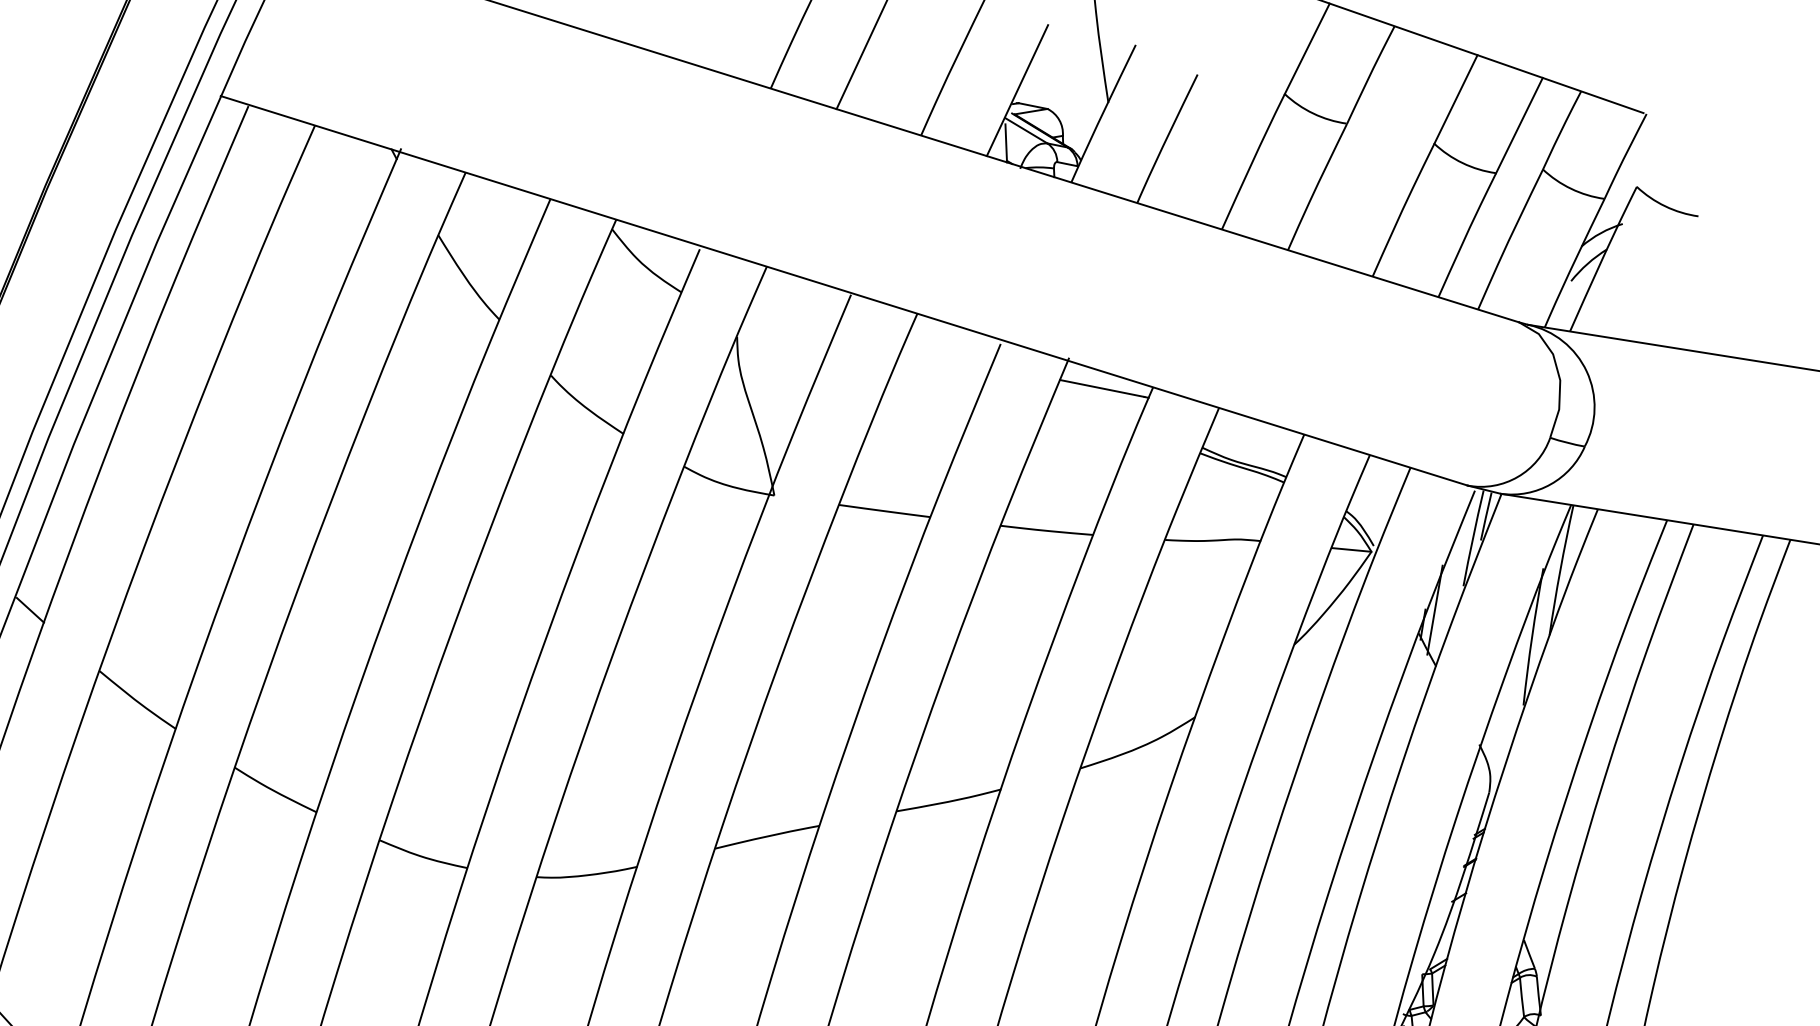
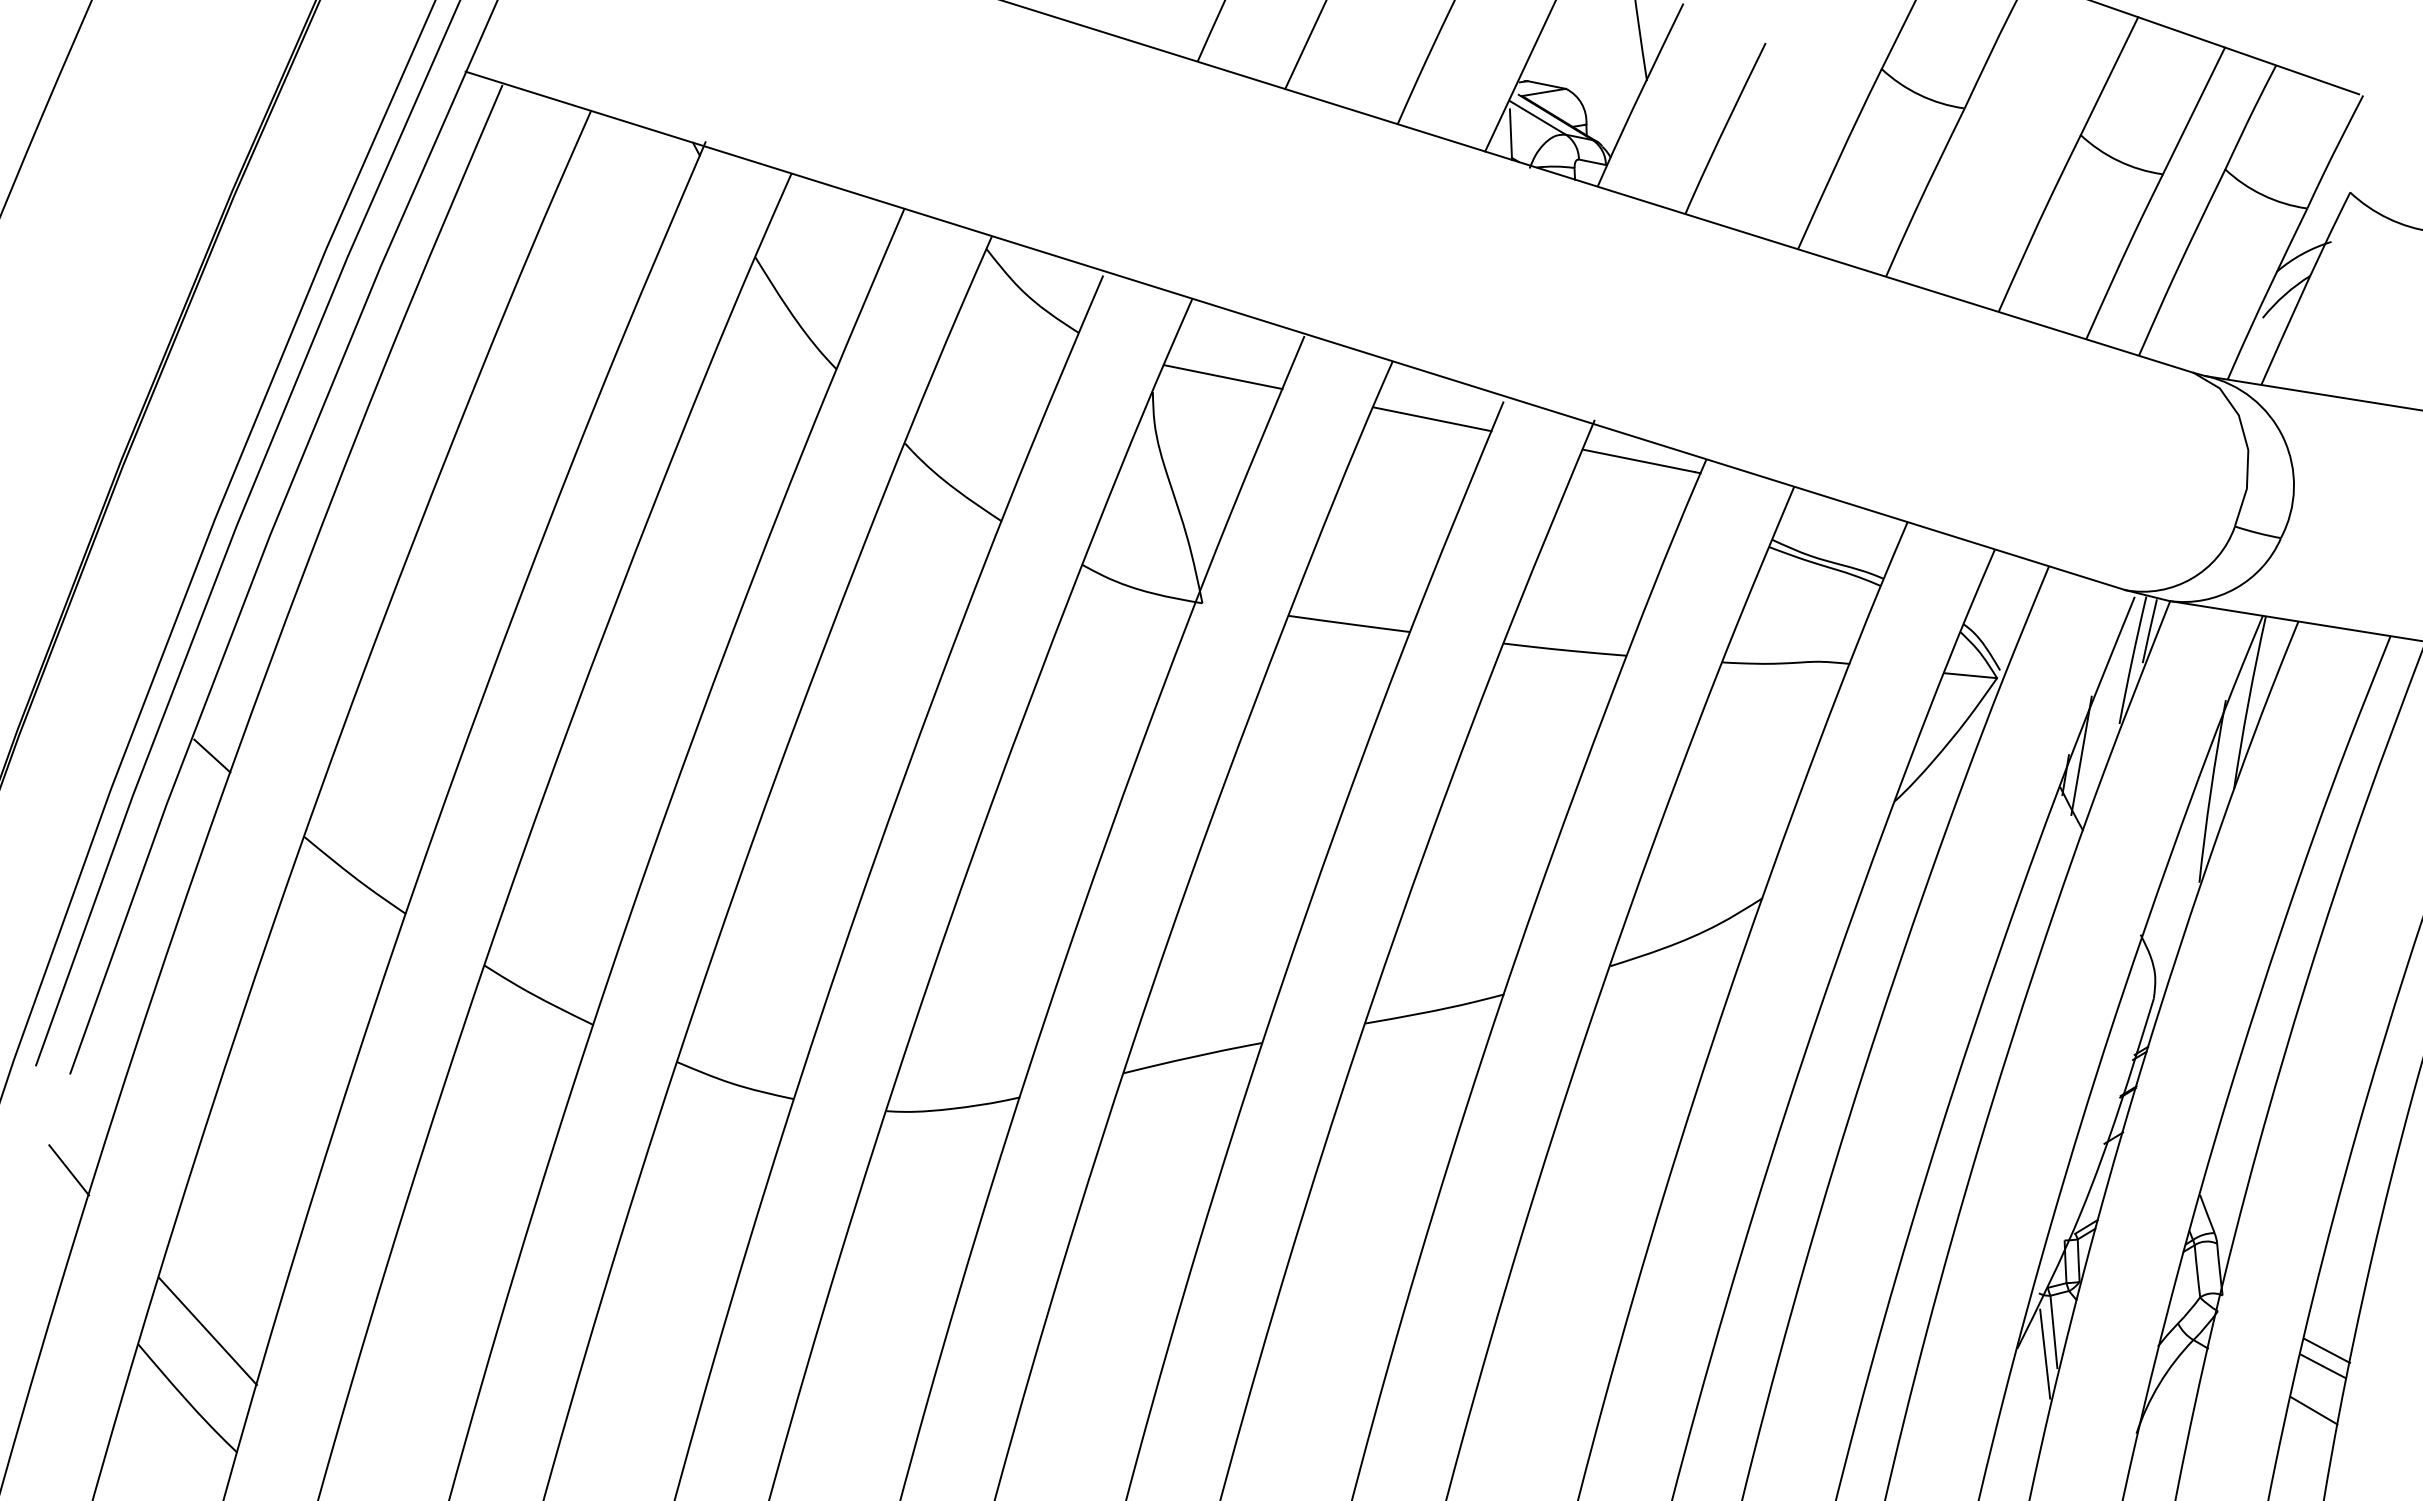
line: (789, 325) -> (1222, 377), added
line: (947, 357) -> (1432, 419), added

